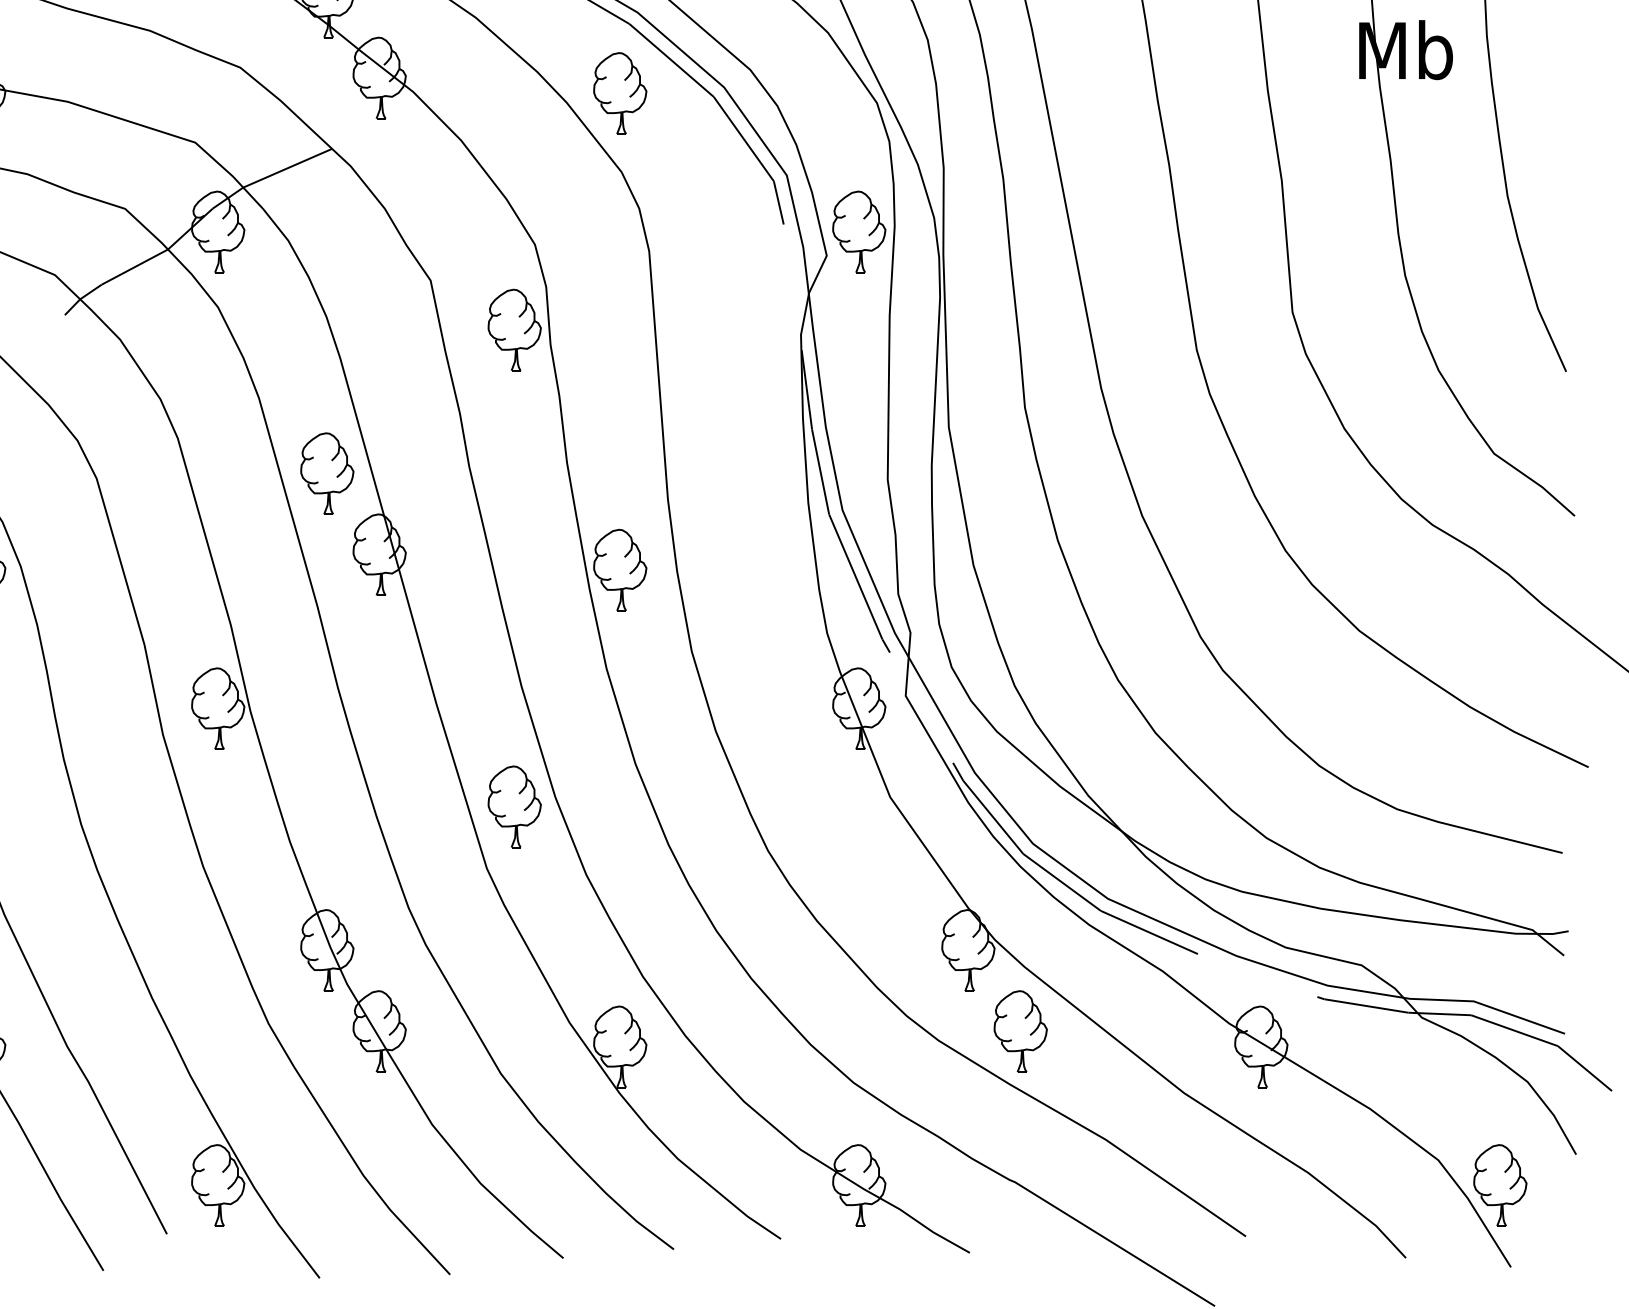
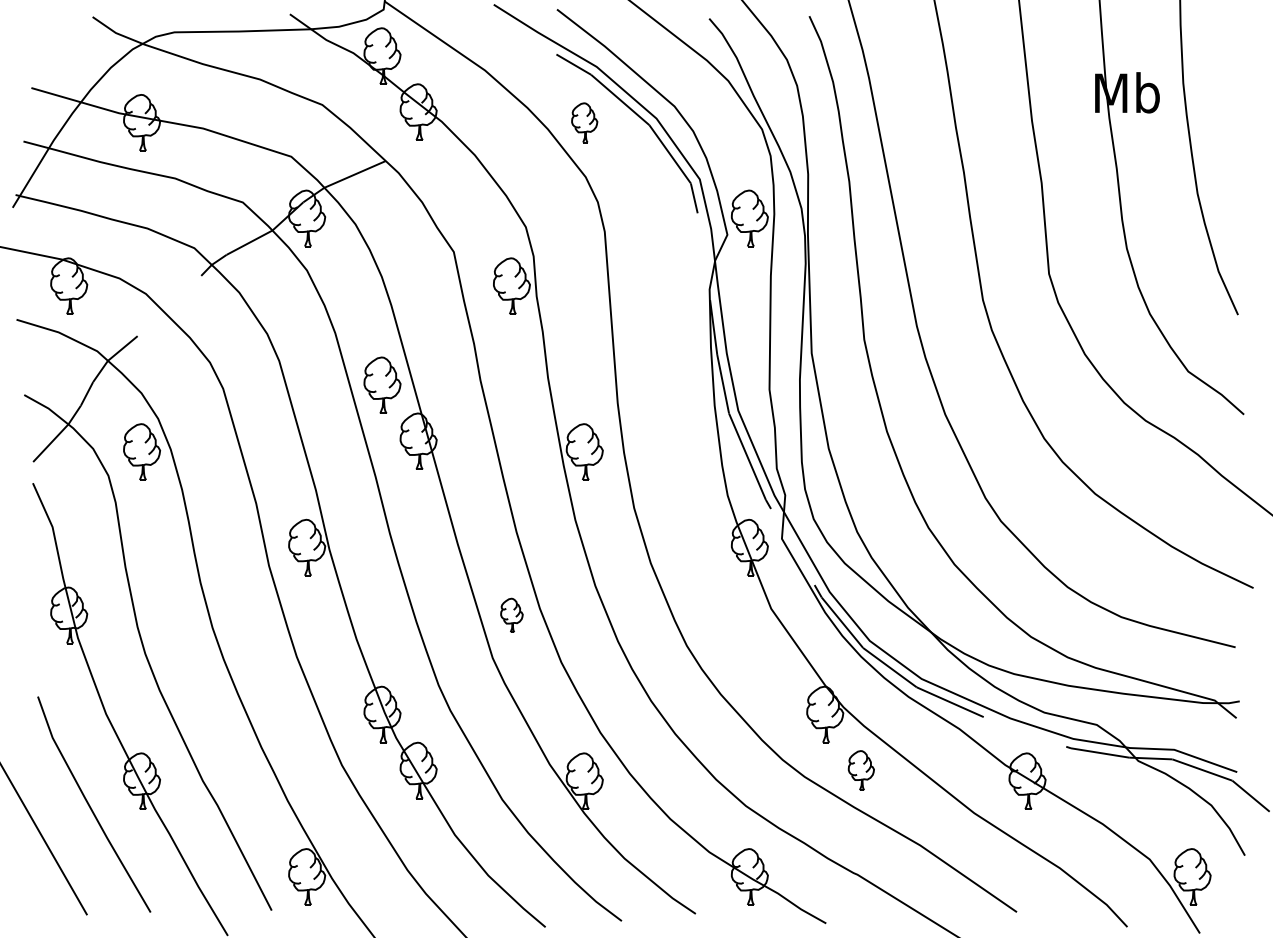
part: (619, 93) -> (584, 122), size x0.7
part: (514, 806) -> (511, 615), size x0.6
part: (1020, 1031) -> (861, 770), size x0.7

